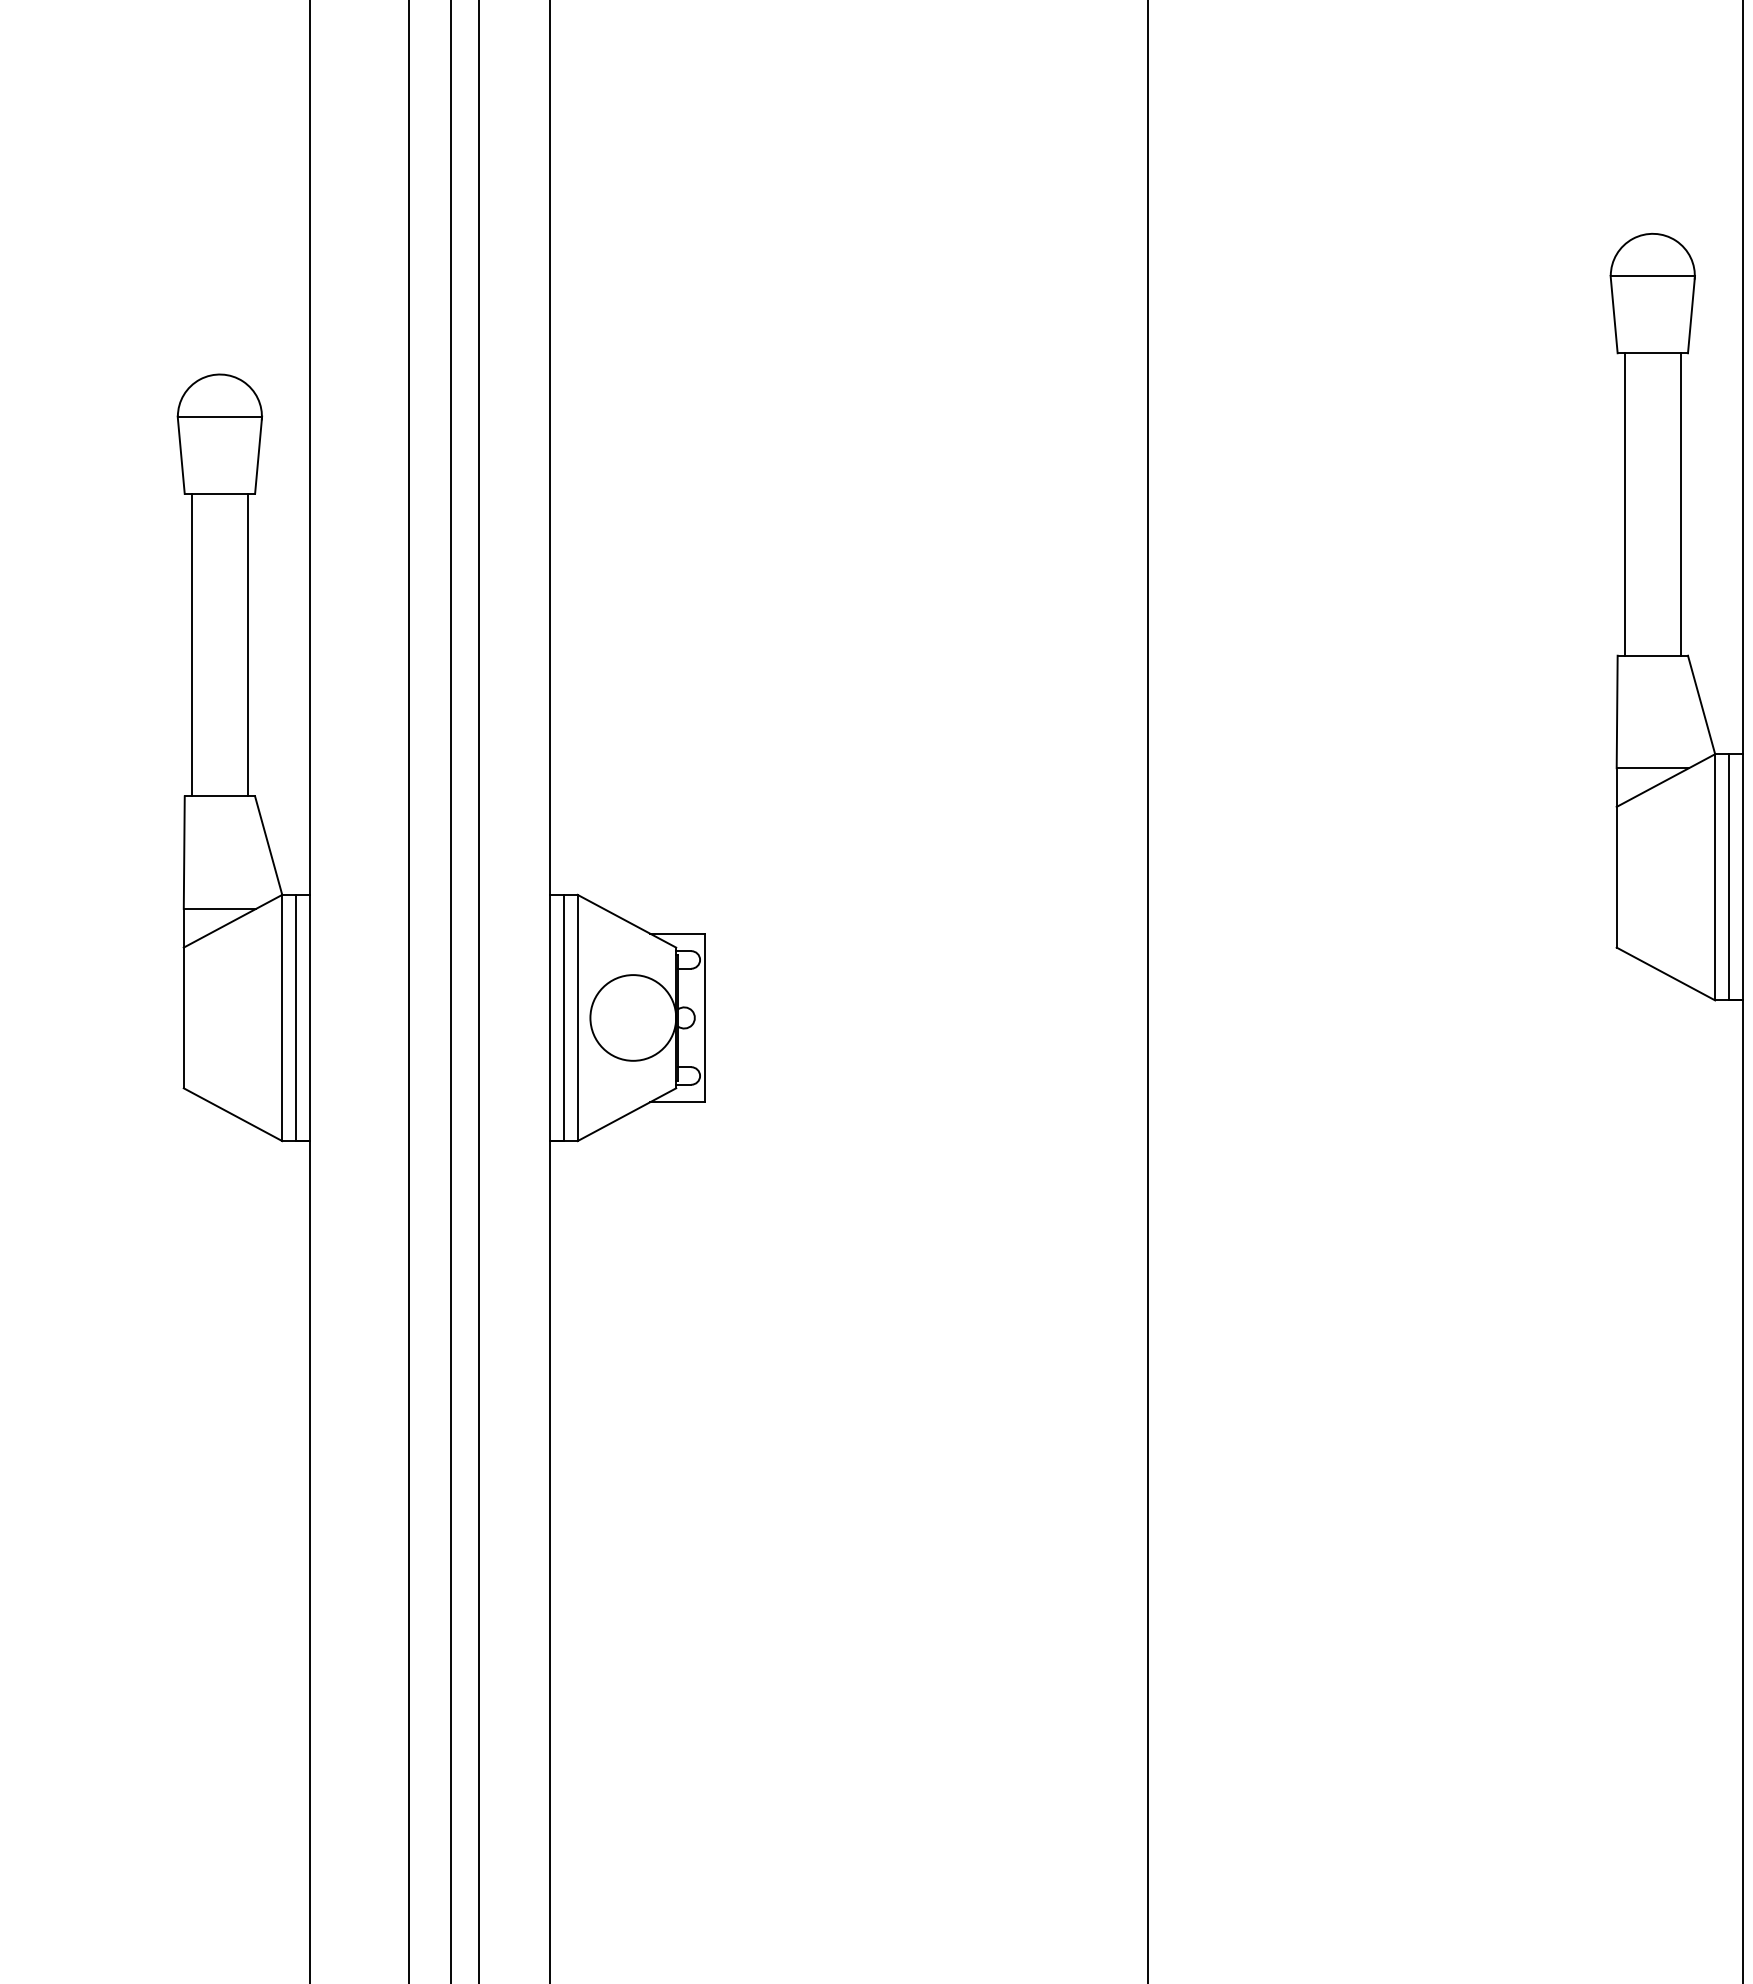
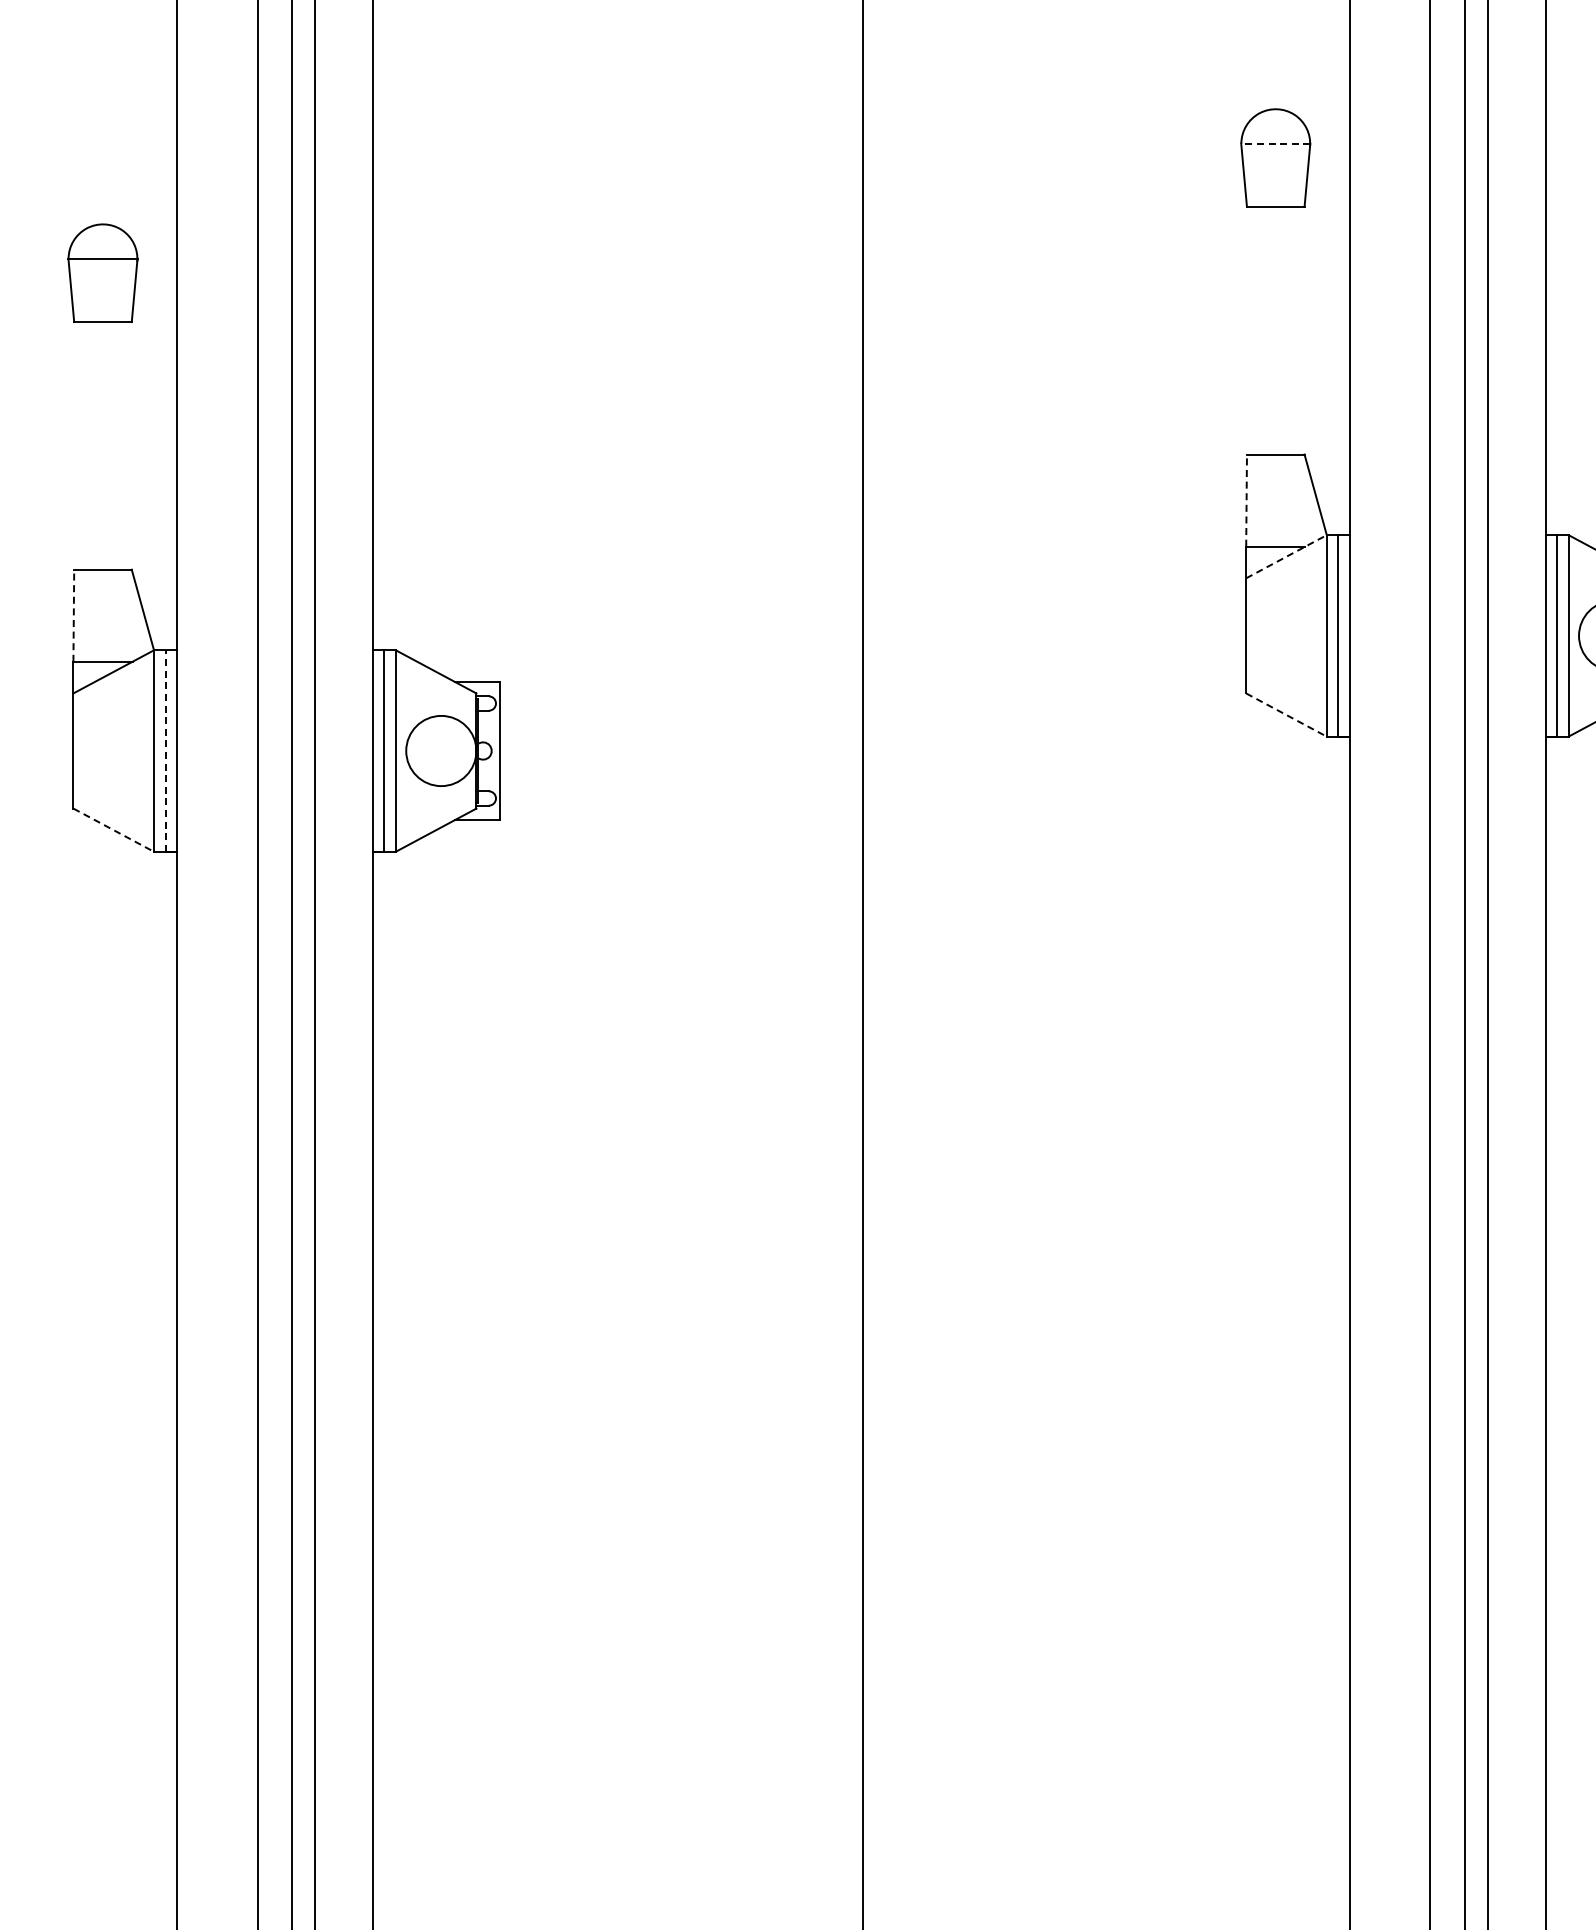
line: (1652, 275) -> (1275, 143), solid -> dashed
line: (1624, 504) -> (1252, 330), removed
line: (1680, 504) -> (1298, 330), removed
line: (191, 644) -> (79, 445), removed
line: (248, 644) -> (126, 445), removed
line: (1617, 711) -> (1246, 500), solid -> dashed
line: (1665, 780) -> (1286, 556), solid -> dashed
line: (183, 852) -> (73, 615), solid -> dashed
line: (1665, 974) -> (1286, 715), solid -> dashed
line: (296, 1018) -> (165, 751), solid -> dashed
line: (232, 1115) -> (113, 830), solid -> dashed

